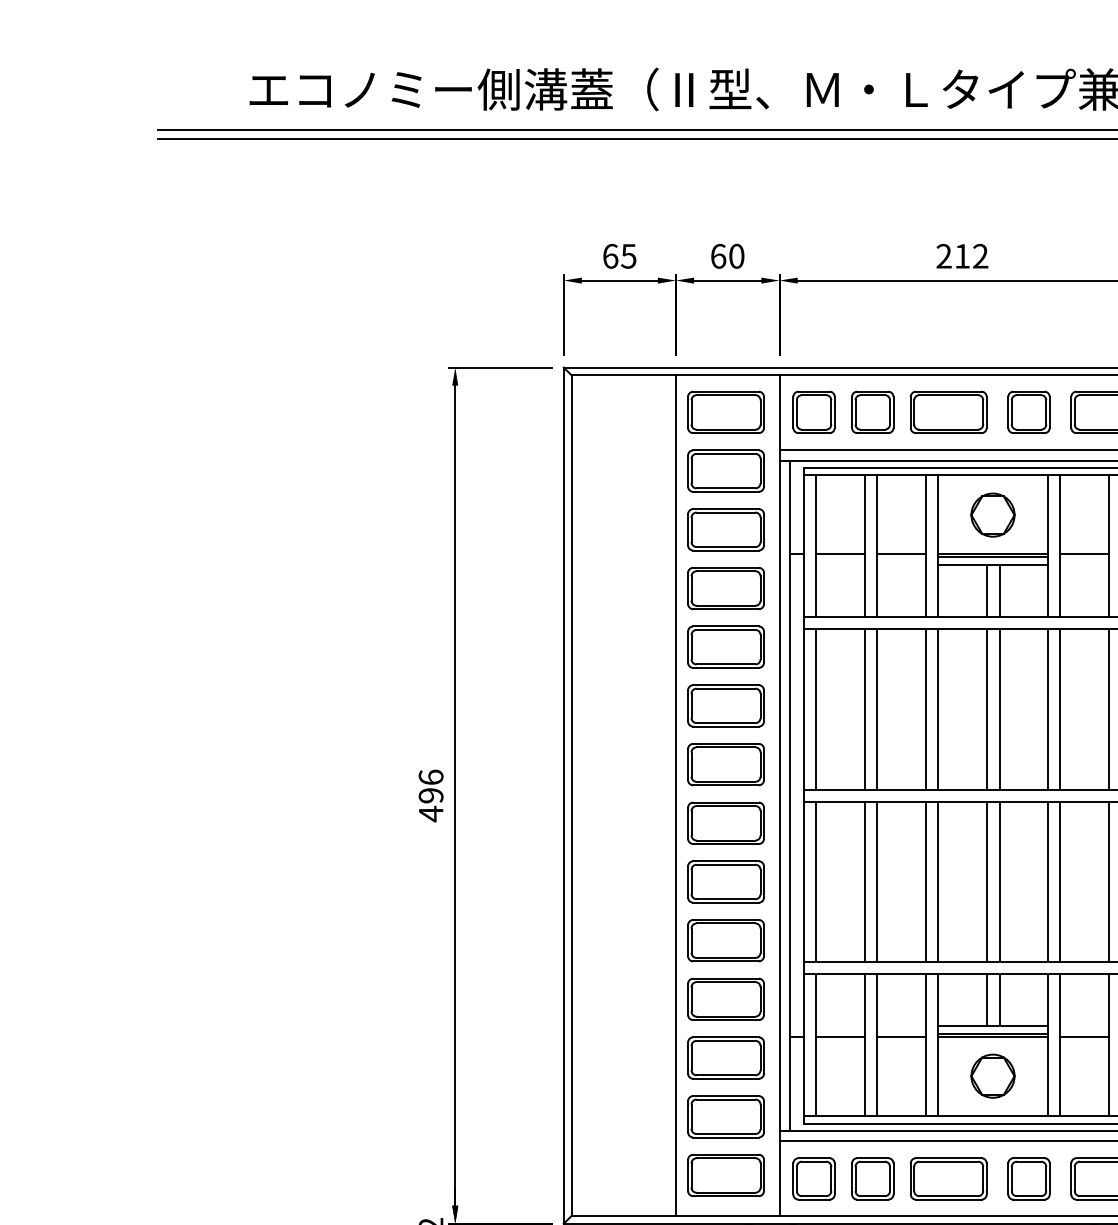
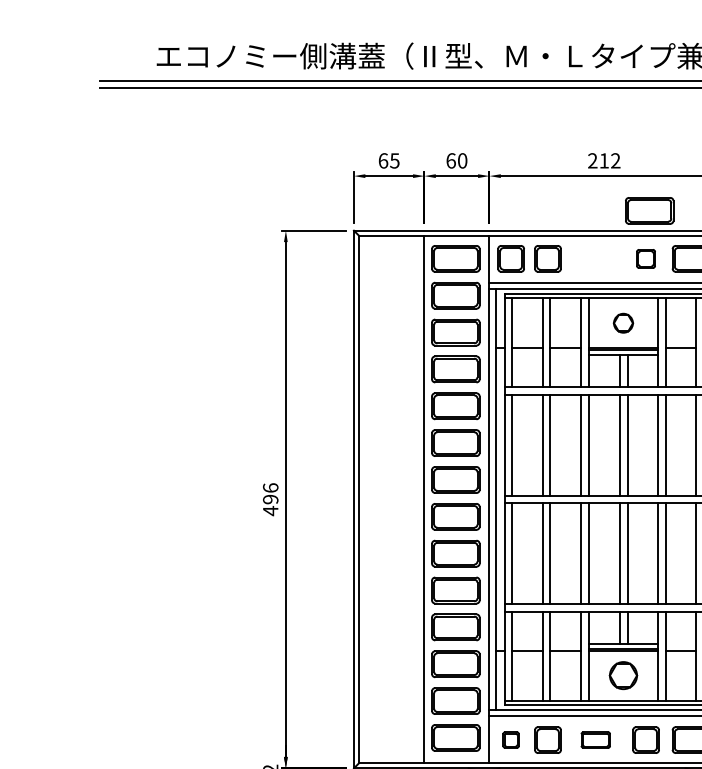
part: (948, 411) -> (649, 210), moved
part: (1028, 411) -> (645, 258), size x0.7
part: (993, 513) -> (623, 322), size x0.7
part: (813, 1177) -> (510, 739), size x0.6
part: (948, 1177) -> (595, 739), size x0.6

